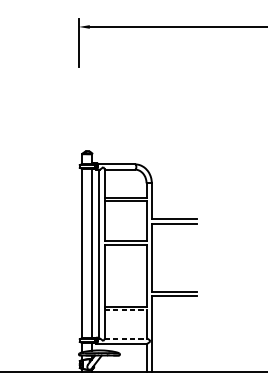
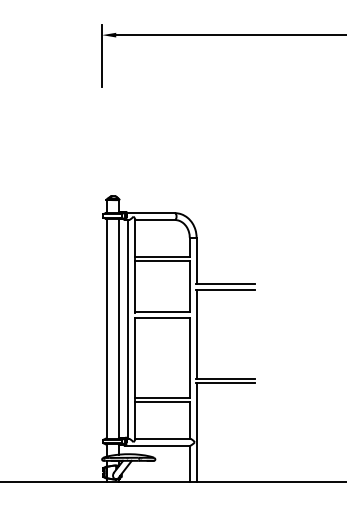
line: (126, 310) -> (163, 402), dashed -> solid
line: (126, 338) -> (163, 438), dashed -> solid

